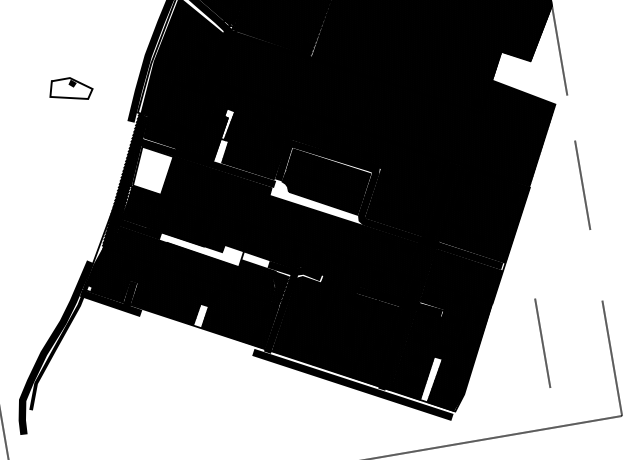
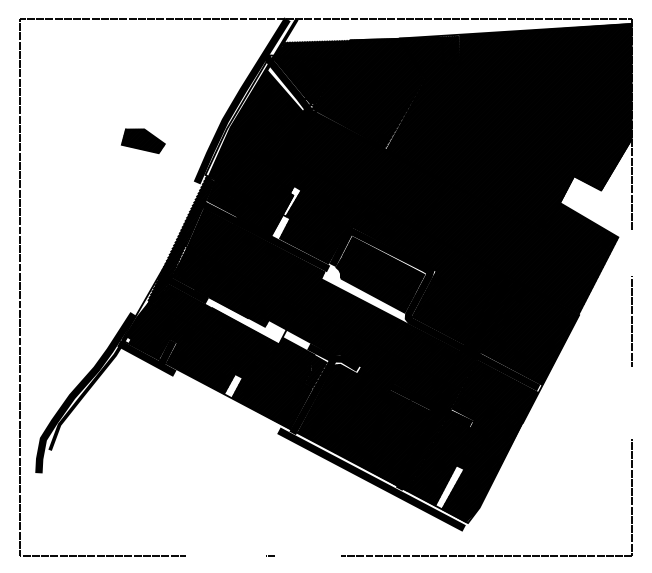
hatch: (70, 89) -> (143, 140), added
hatch: (152, 170) -> (210, 234), added
line: (542, 343) -> (565, 470), removed

